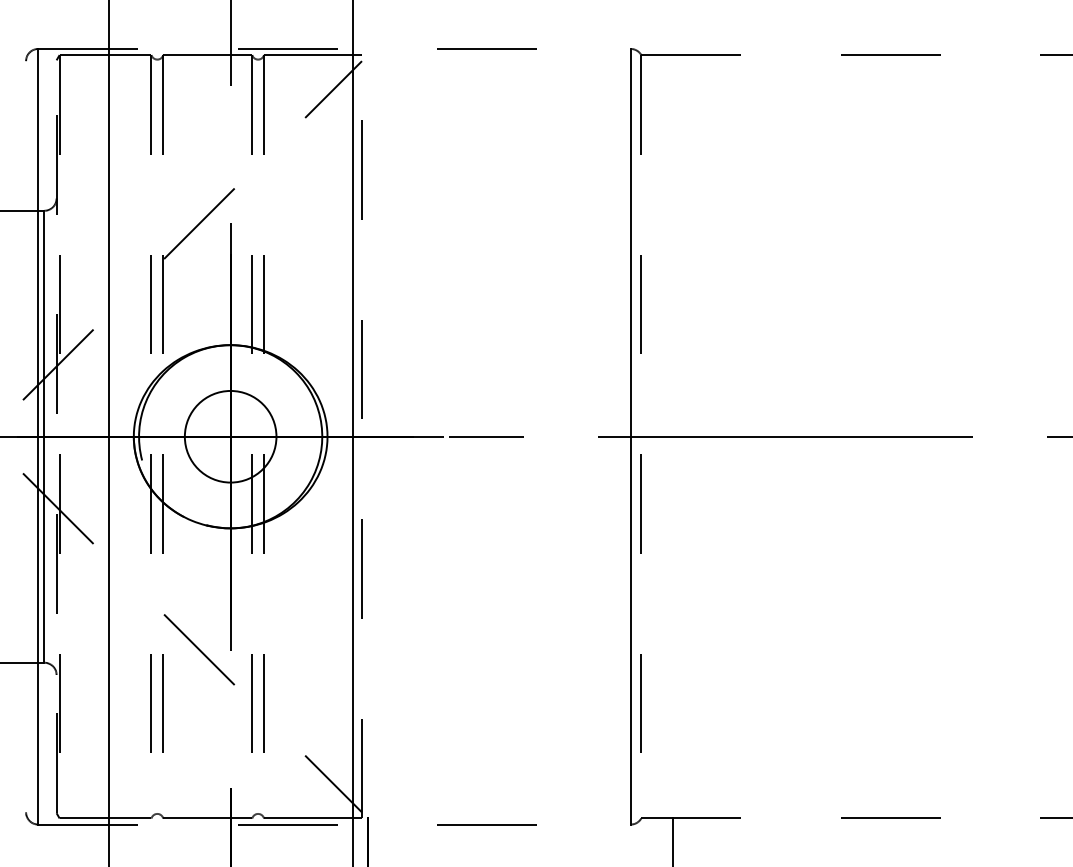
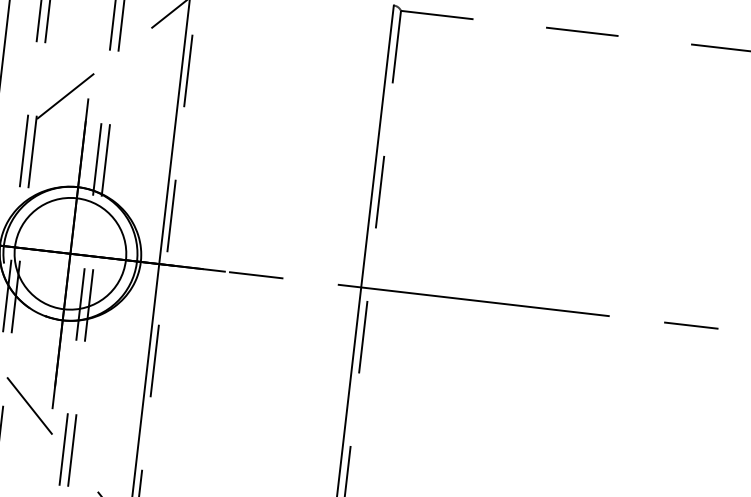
circle: (230, 436) -> (70, 253), size x1.67

